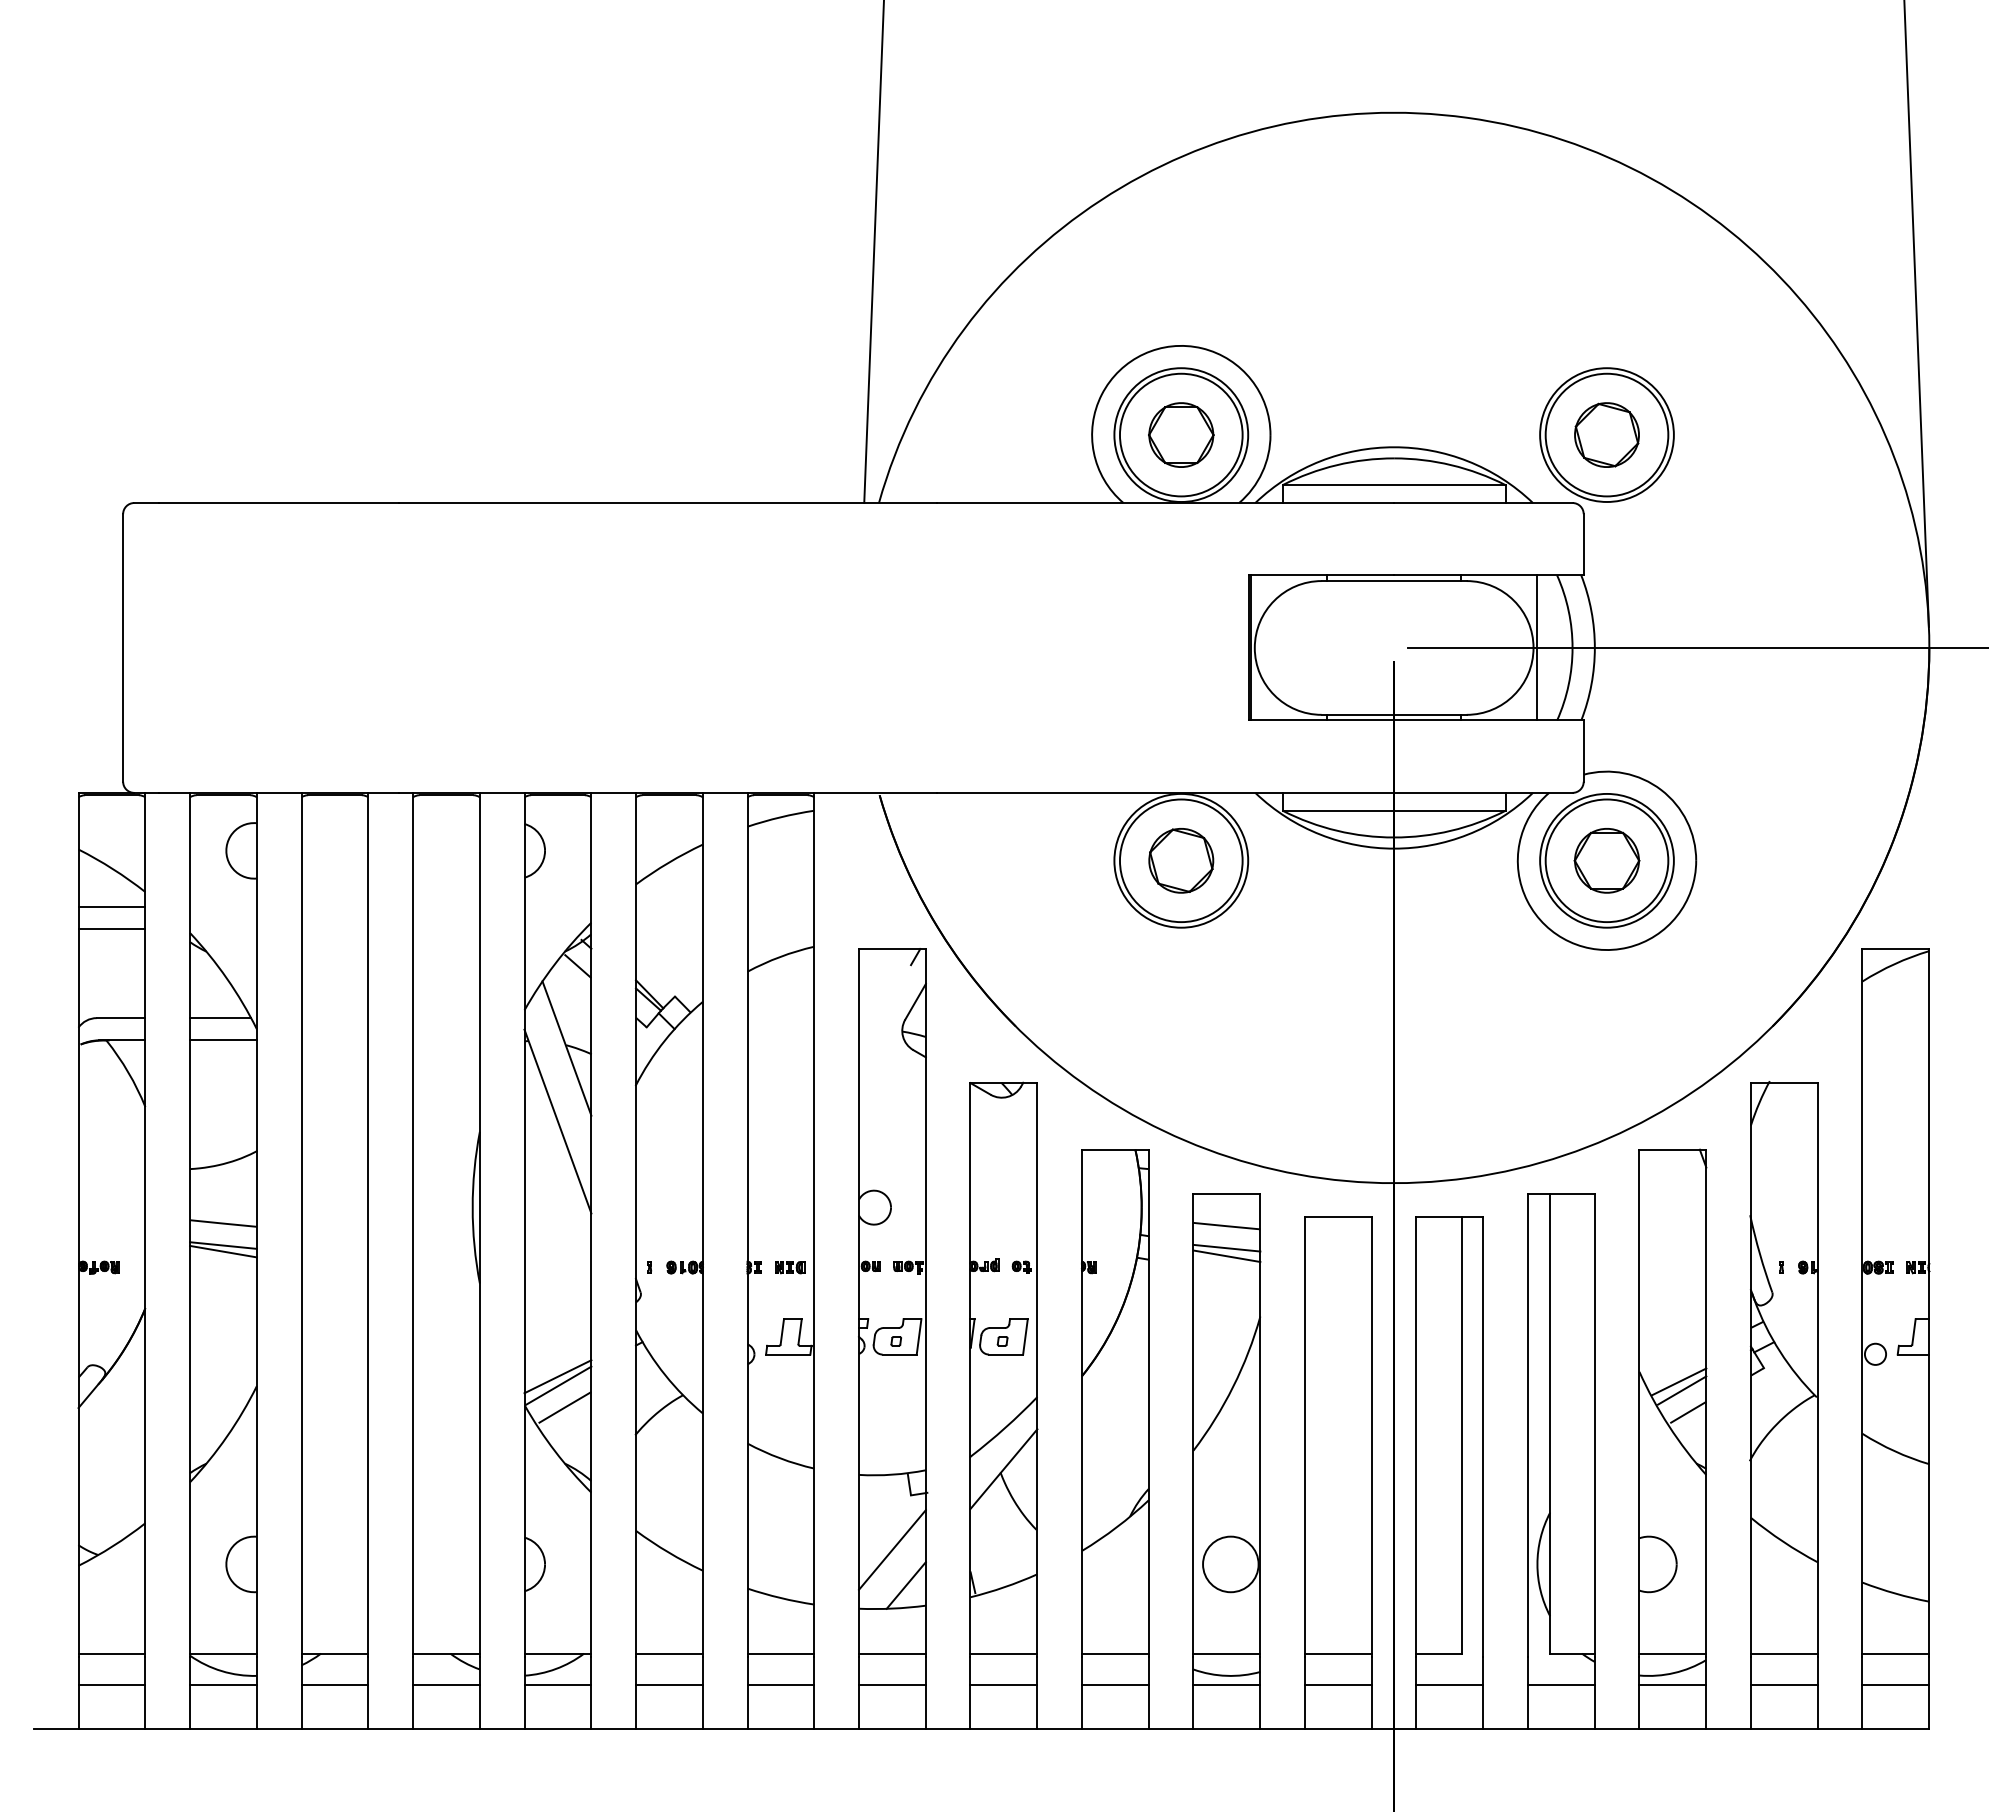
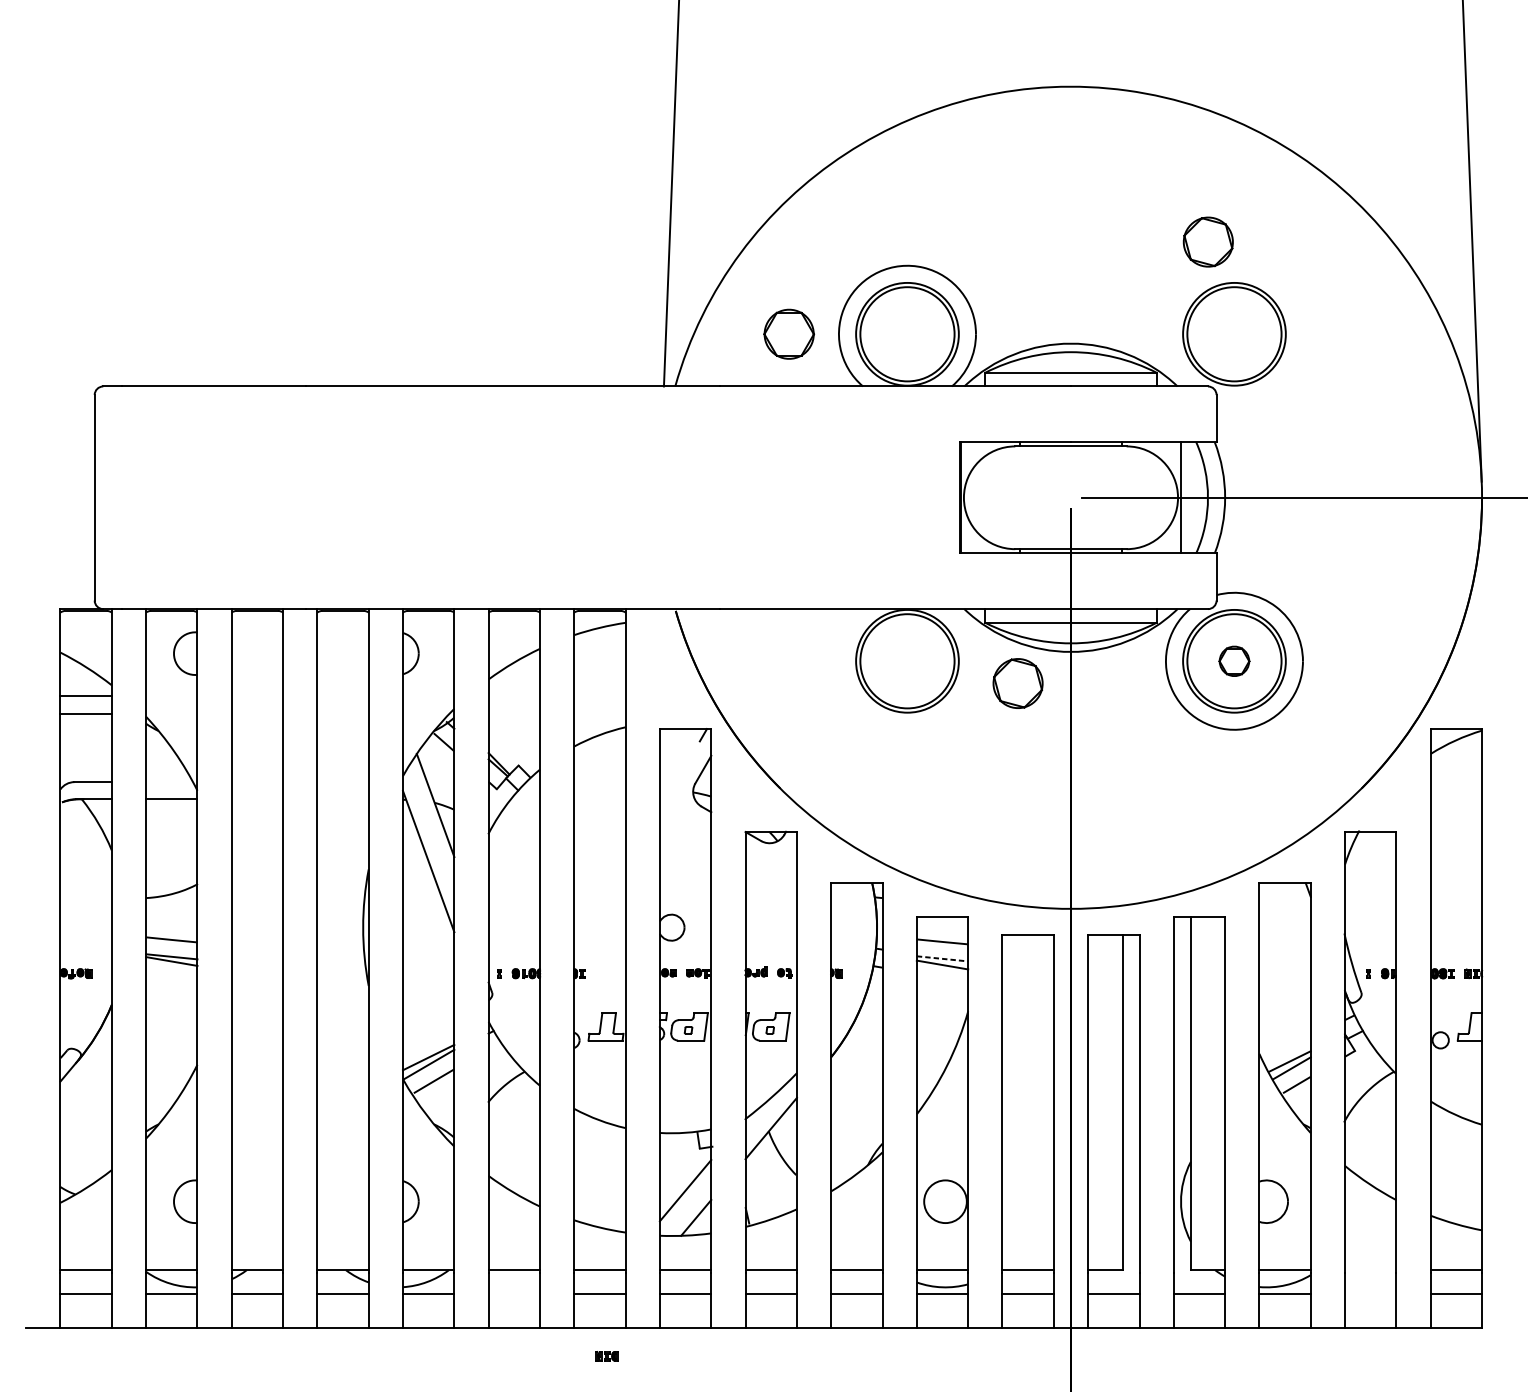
part: (1181, 434) -> (789, 333), moved
part: (1606, 434) -> (1207, 241), moved
part: (1181, 860) -> (1018, 683), moved
part: (1606, 860) -> (1234, 661), size x0.6
line: (220, 1018) -> (169, 782), removed
line: (1226, 1248) -> (942, 959), solid -> dashed
part: (790, 1267) -> (607, 1356), moved
line: (1783, 1653) -> (1370, 1270), removed
line: (669, 1684) -> (514, 1293), removed
line: (1783, 1684) -> (1370, 1293), removed

